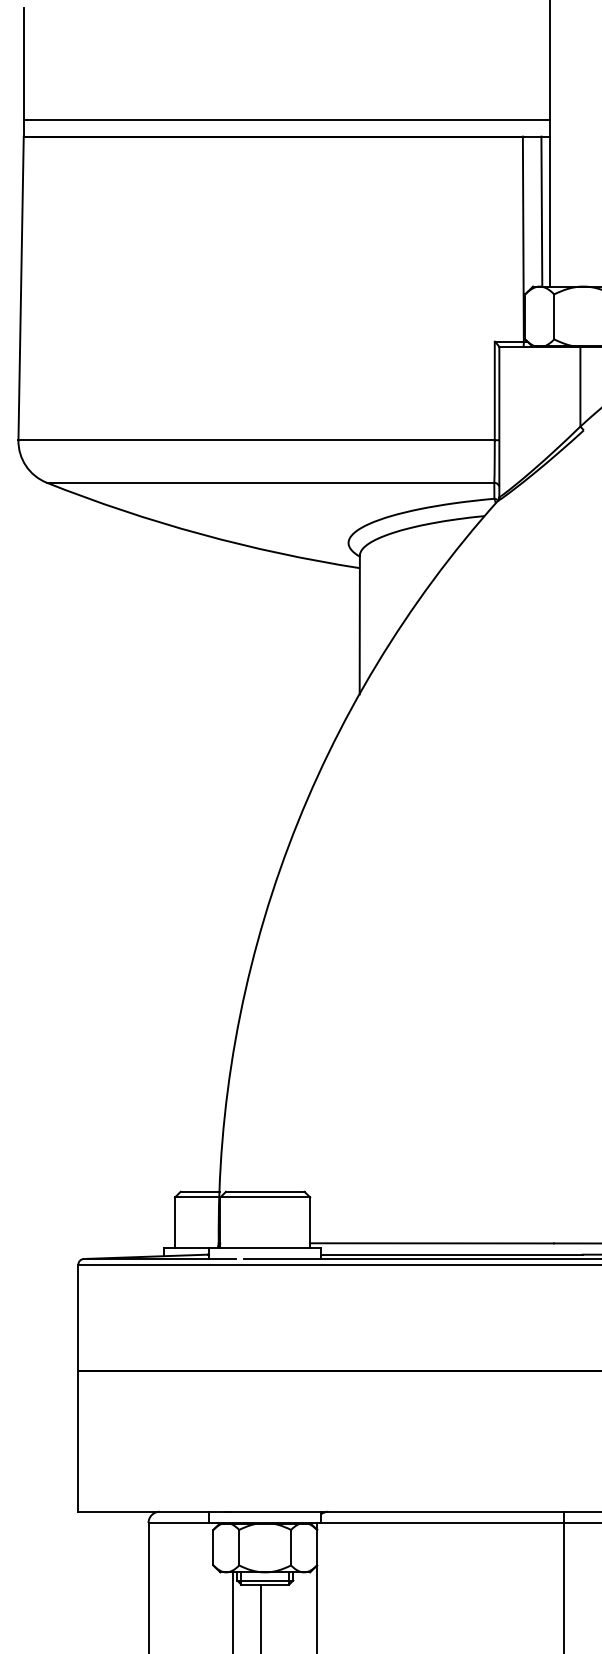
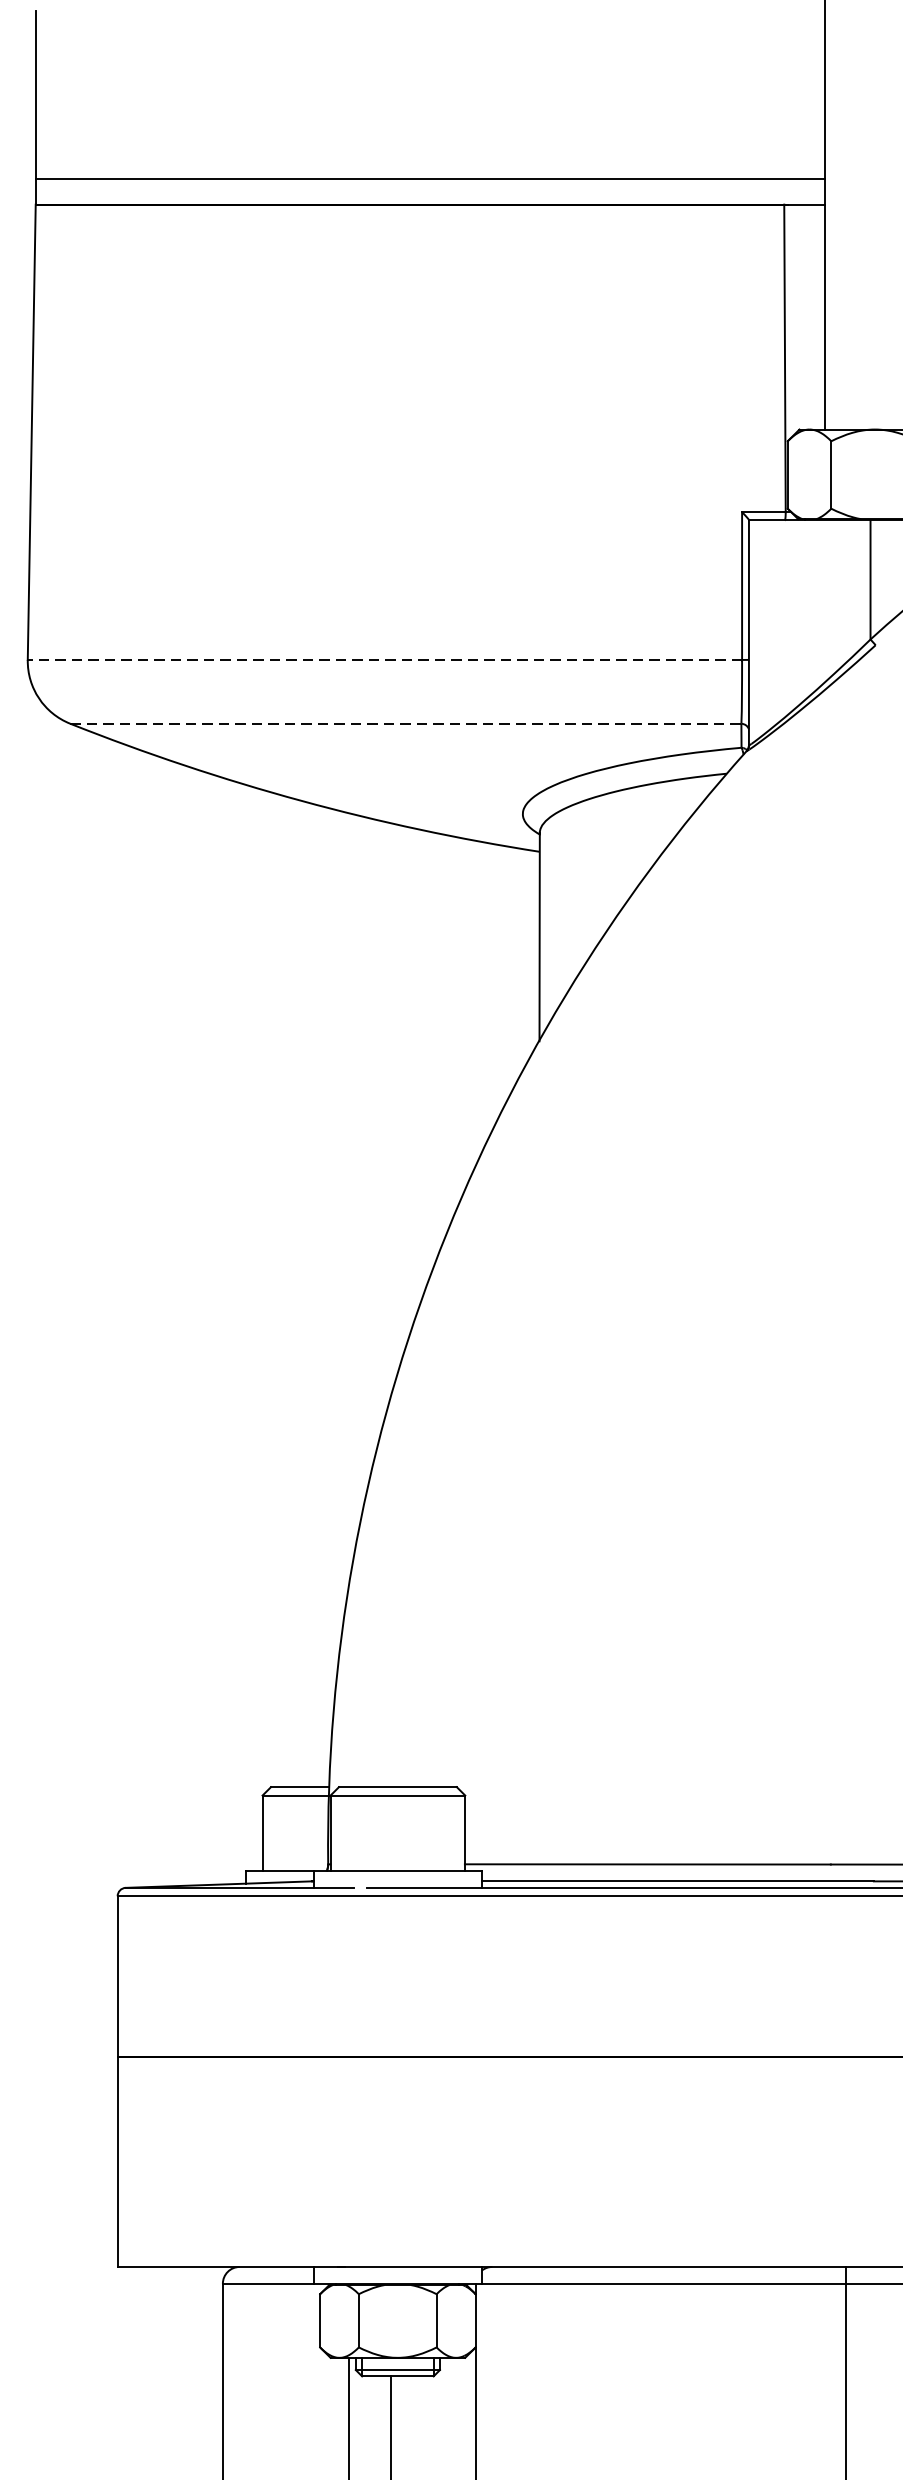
line: (541, 211) -> (812, 316), removed
line: (256, 440) -> (384, 660), solid -> dashed
line: (270, 482) -> (405, 723), solid -> dashed

